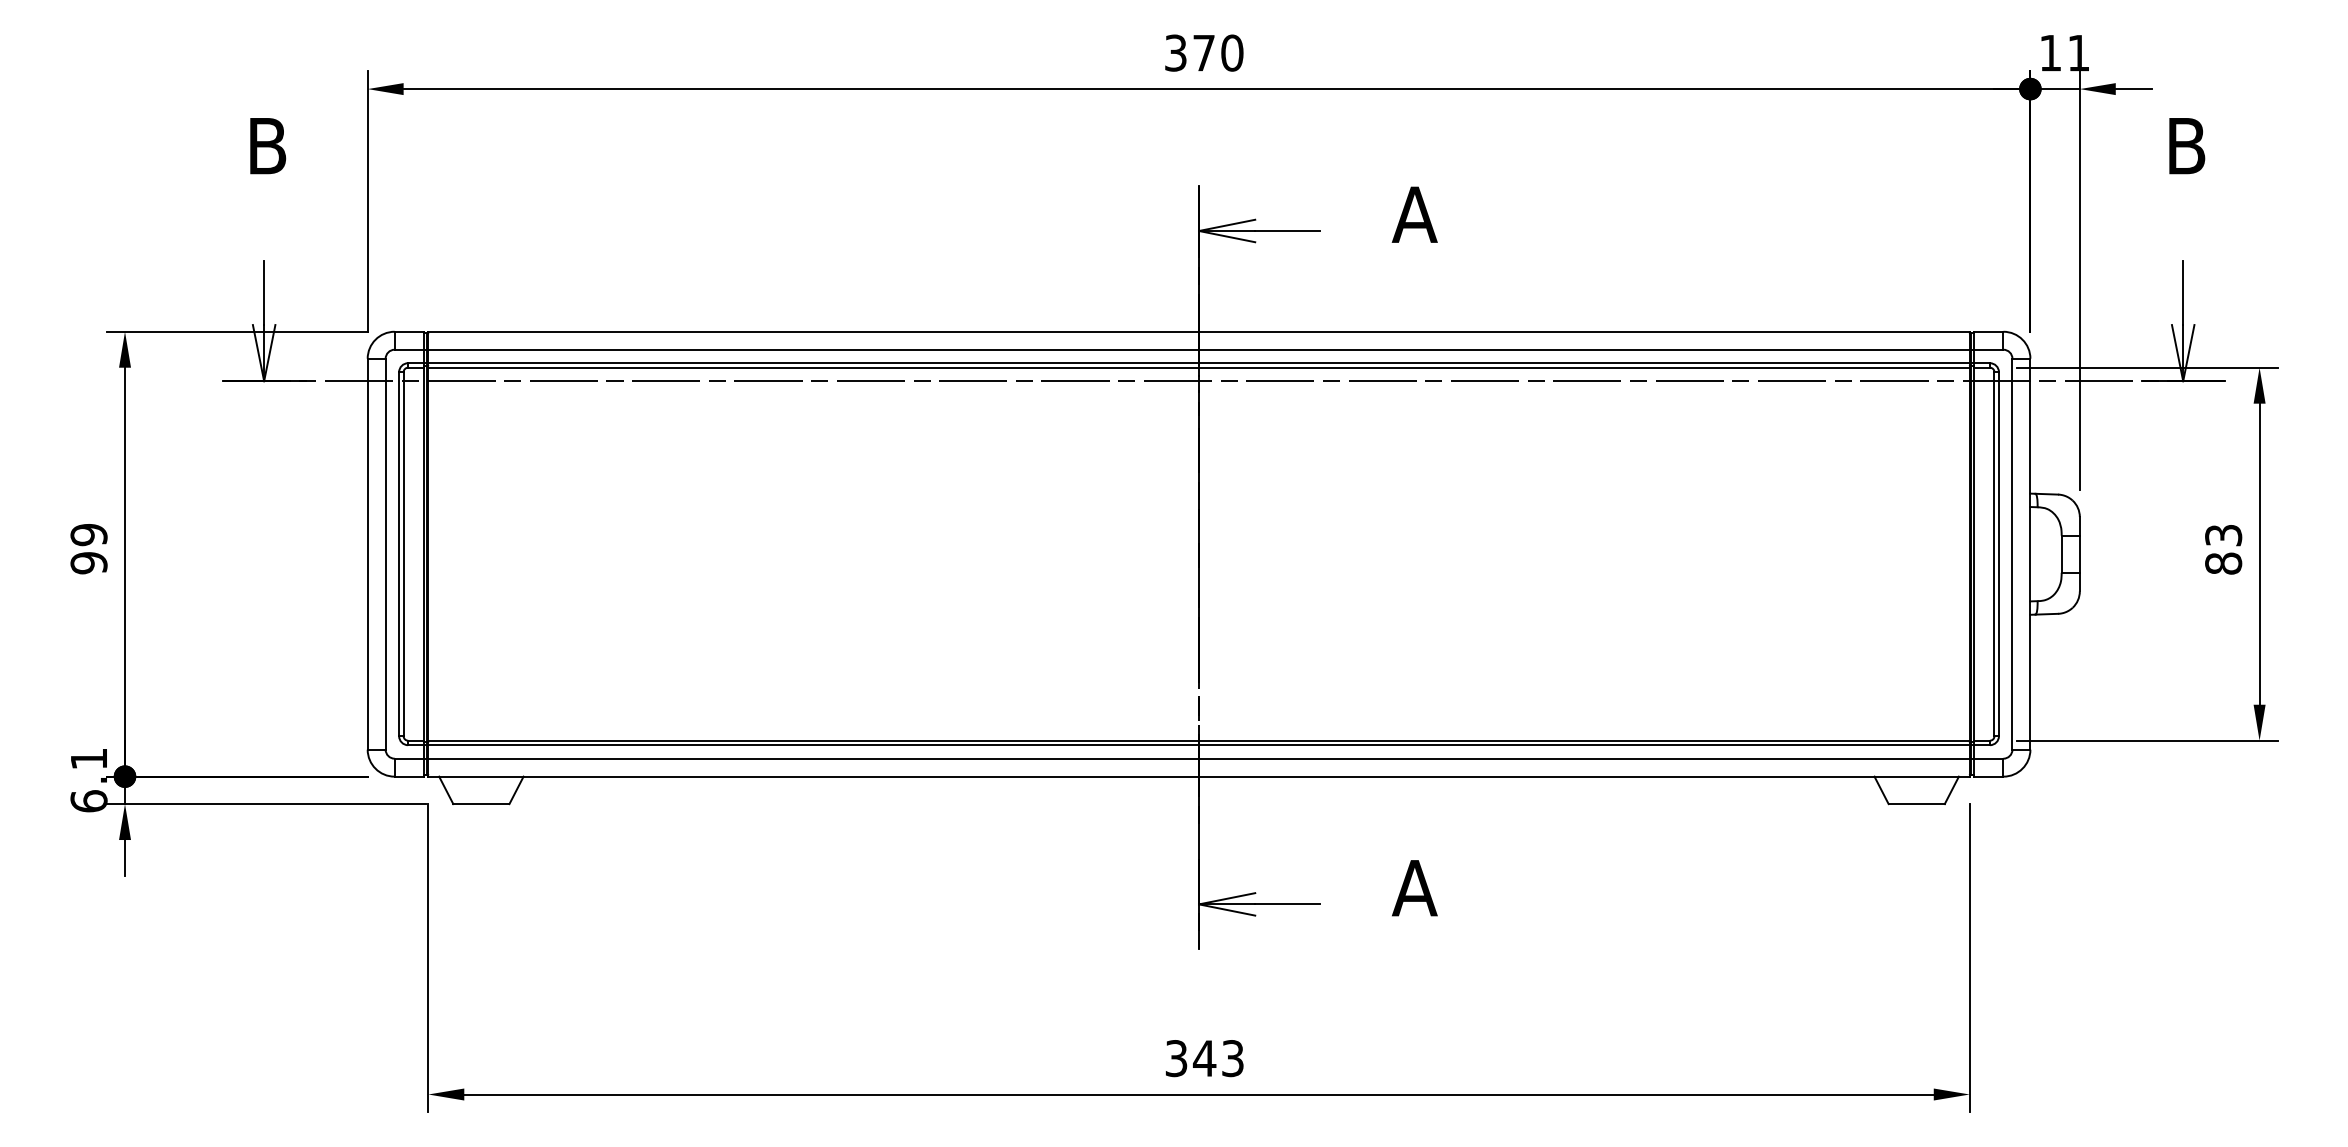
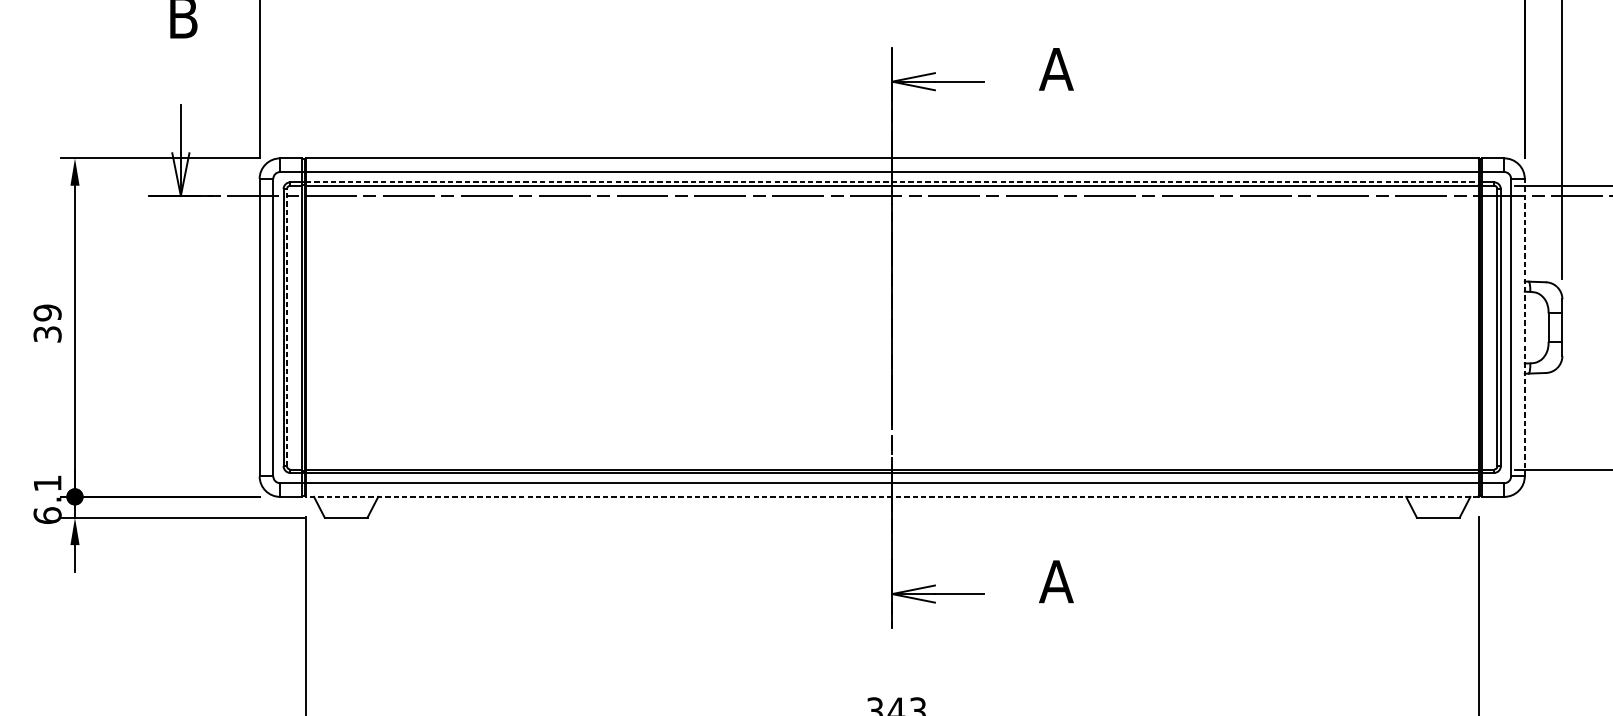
line: (1199, 363) -> (892, 182), solid -> dashed
line: (403, 553) -> (286, 327), solid -> dashed
line: (2030, 553) -> (1524, 327), solid -> dashed
text: (88, 563) -> (47, 334), 99 -> 39
line: (1199, 776) -> (892, 496), solid -> dashed

